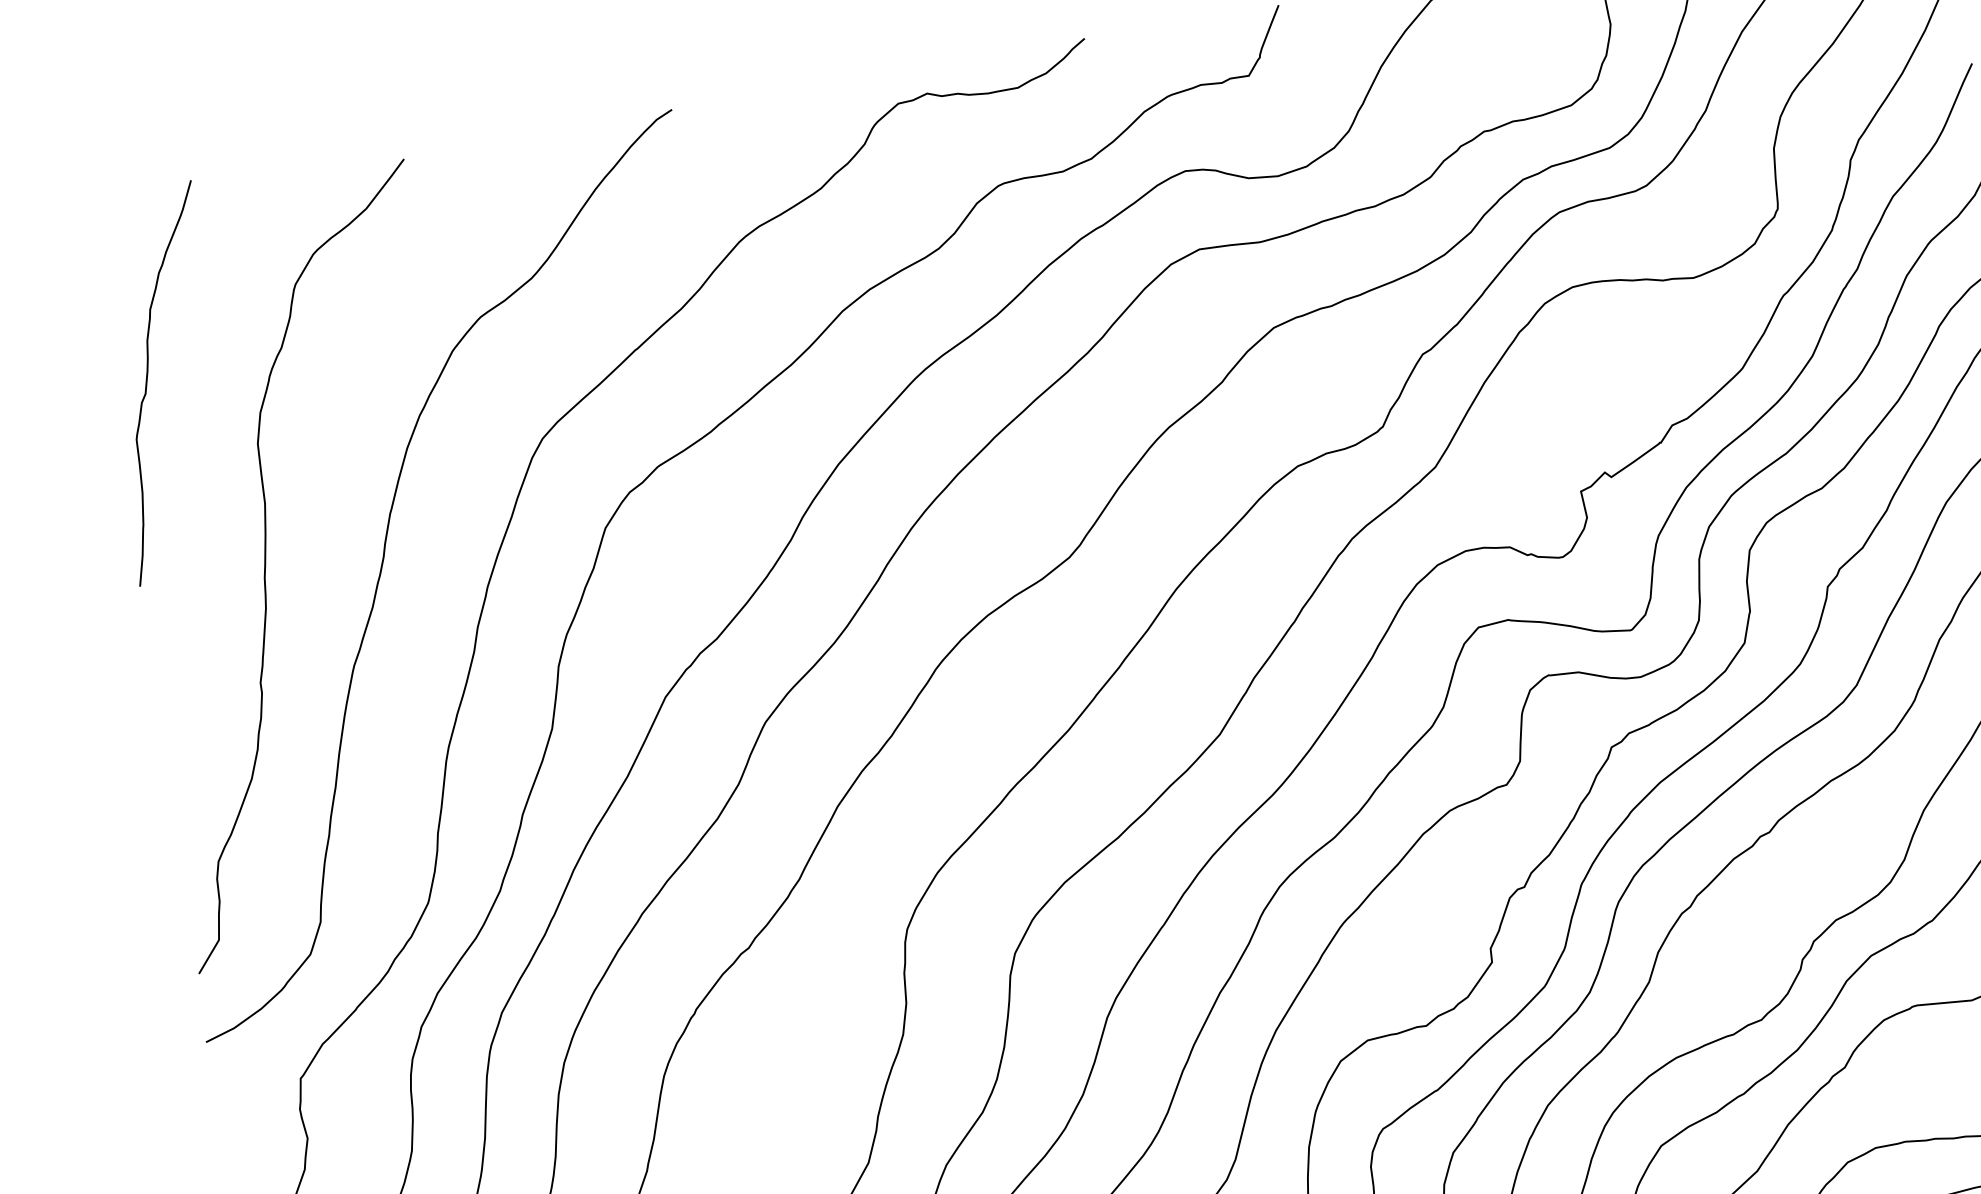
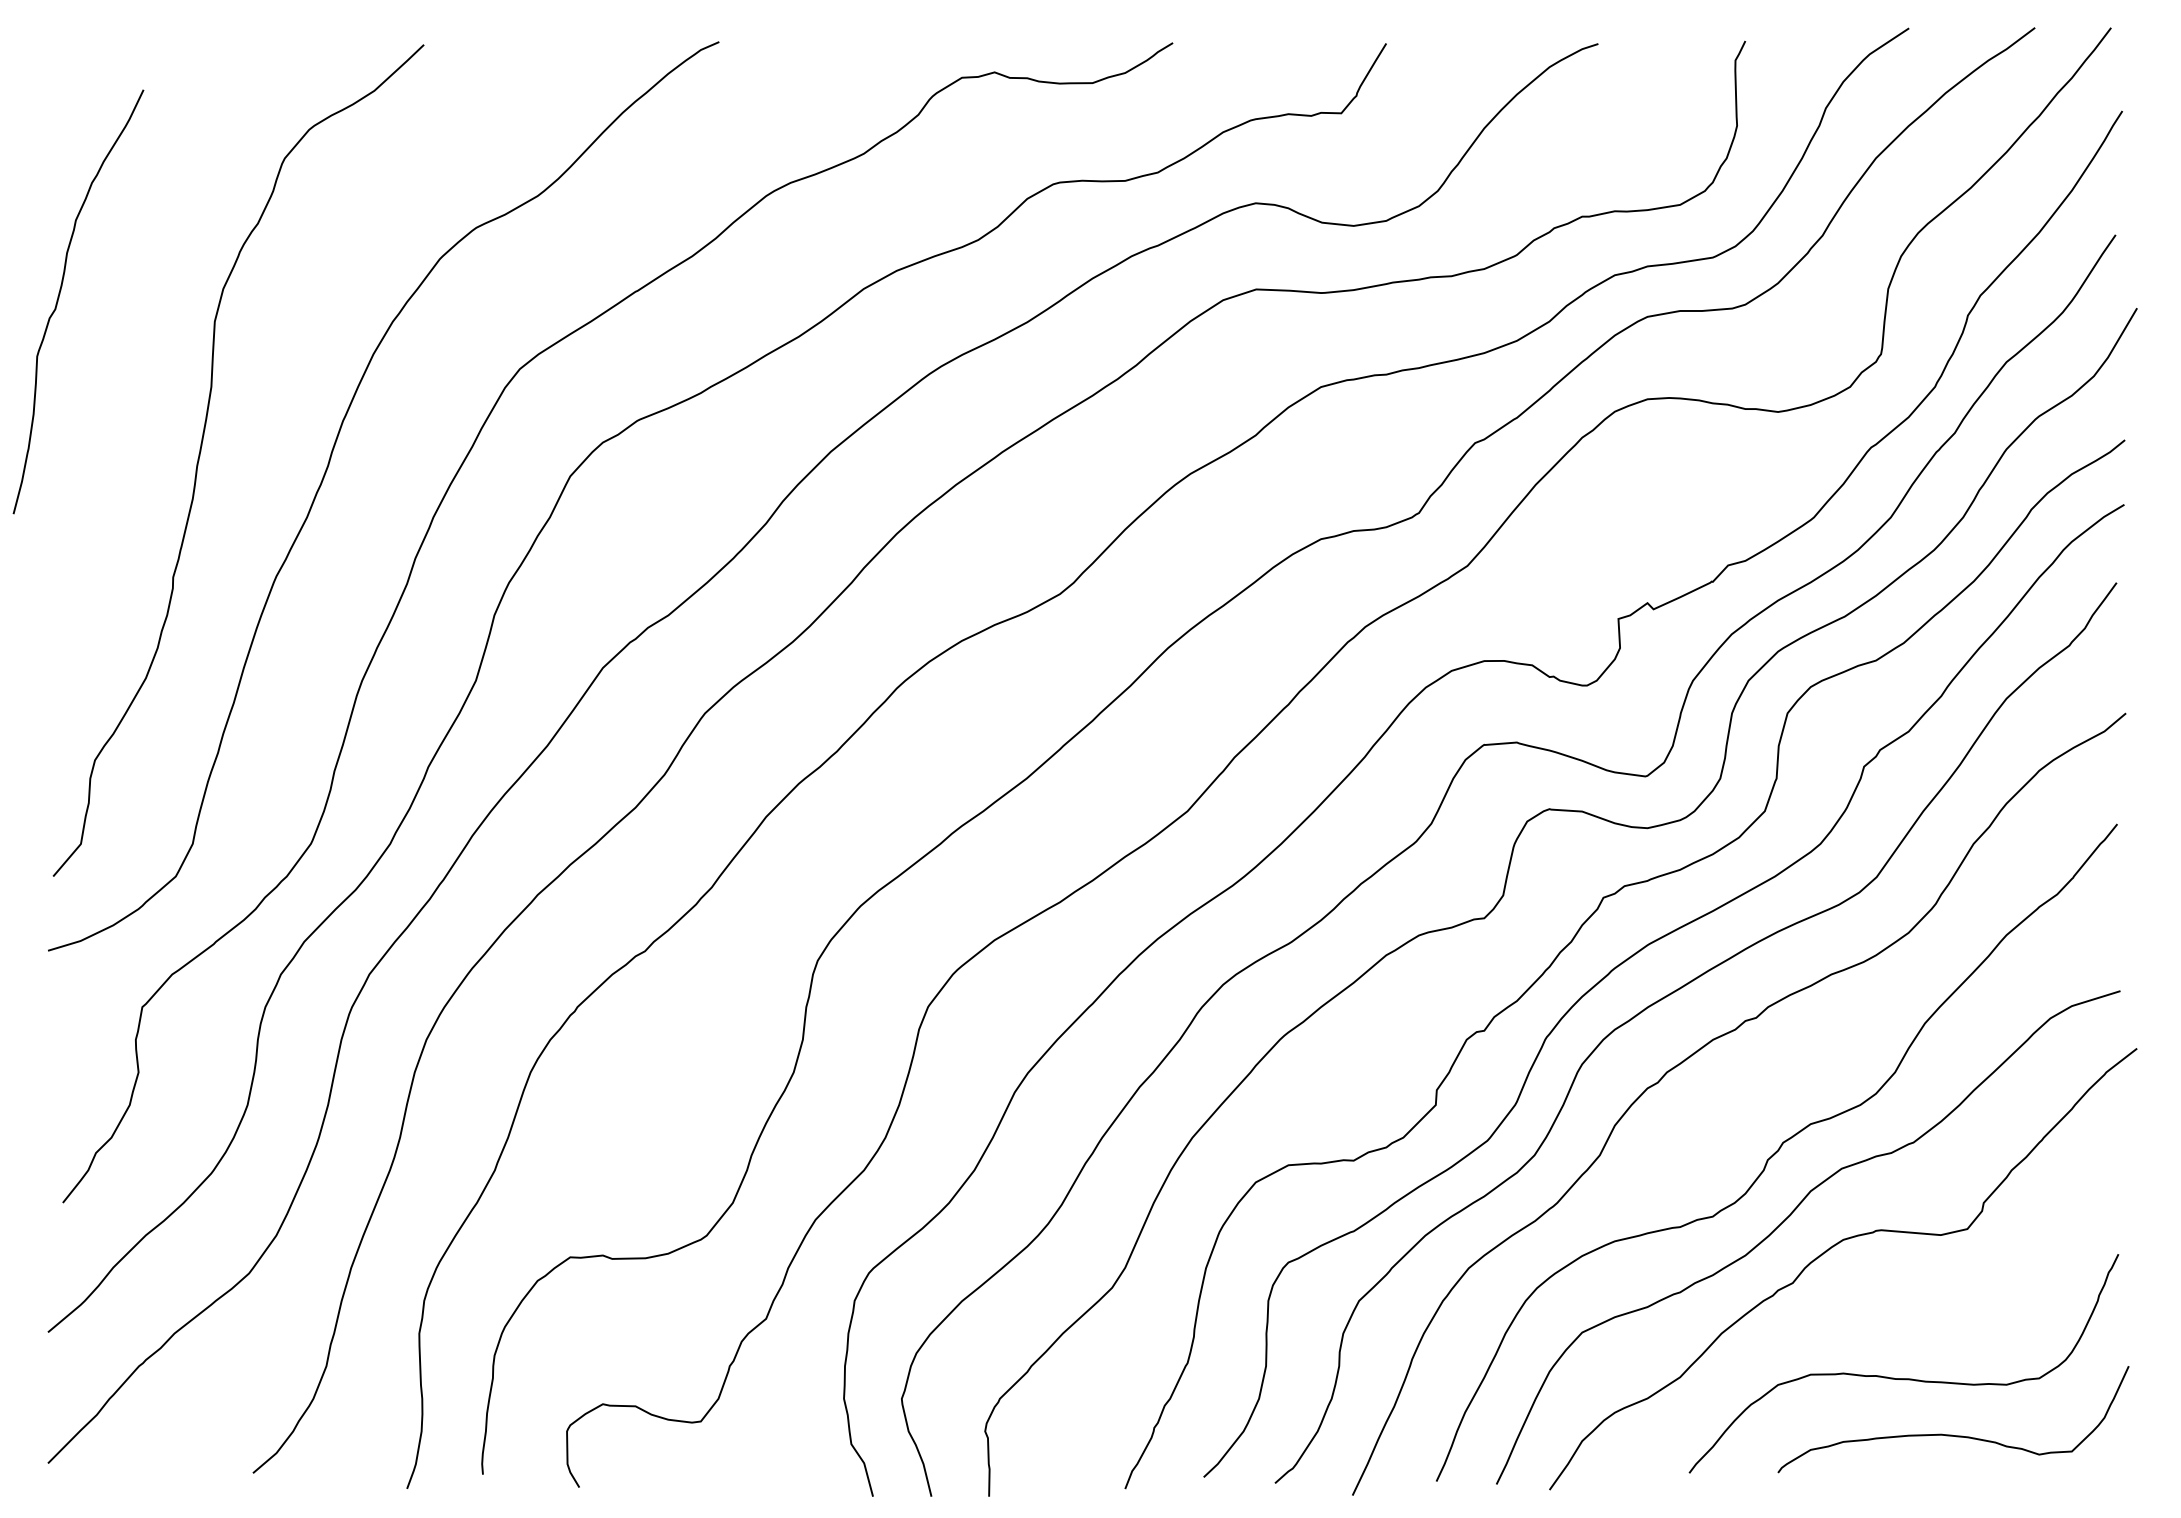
curve: (147, 383) -> (59, 298), moved

